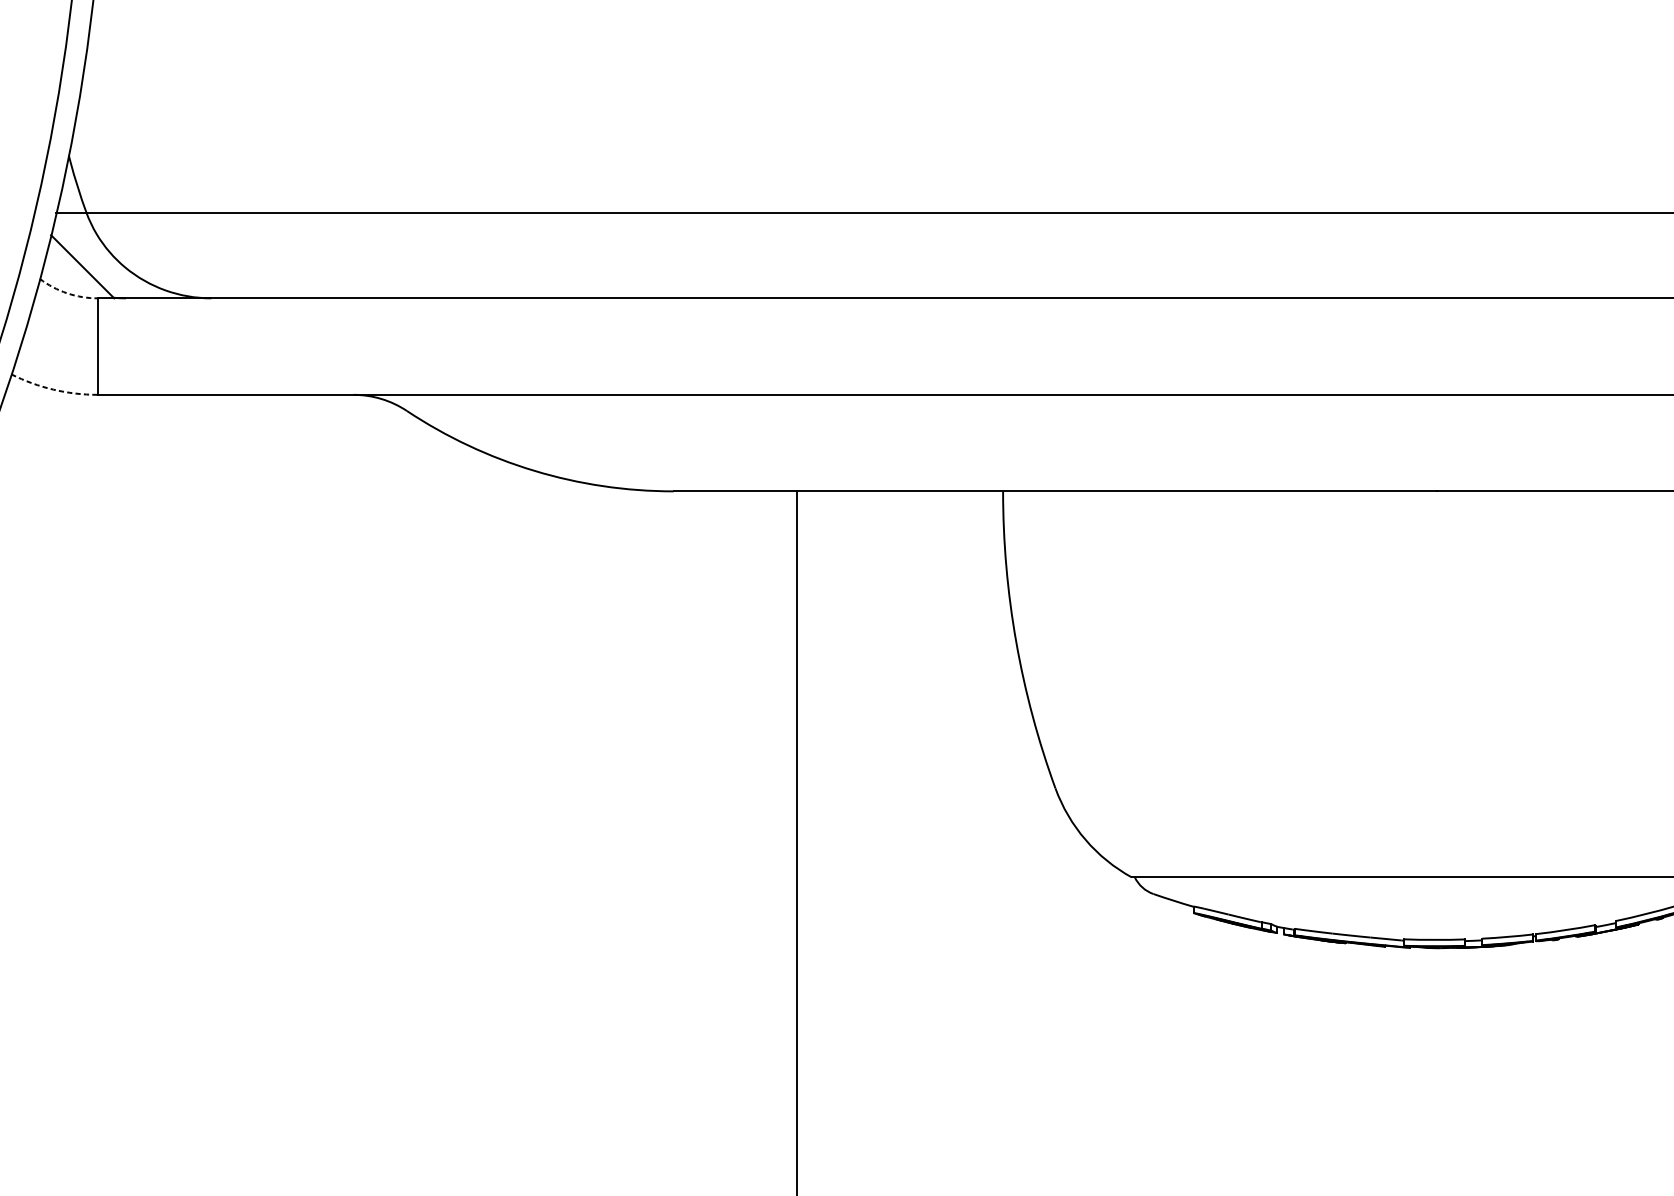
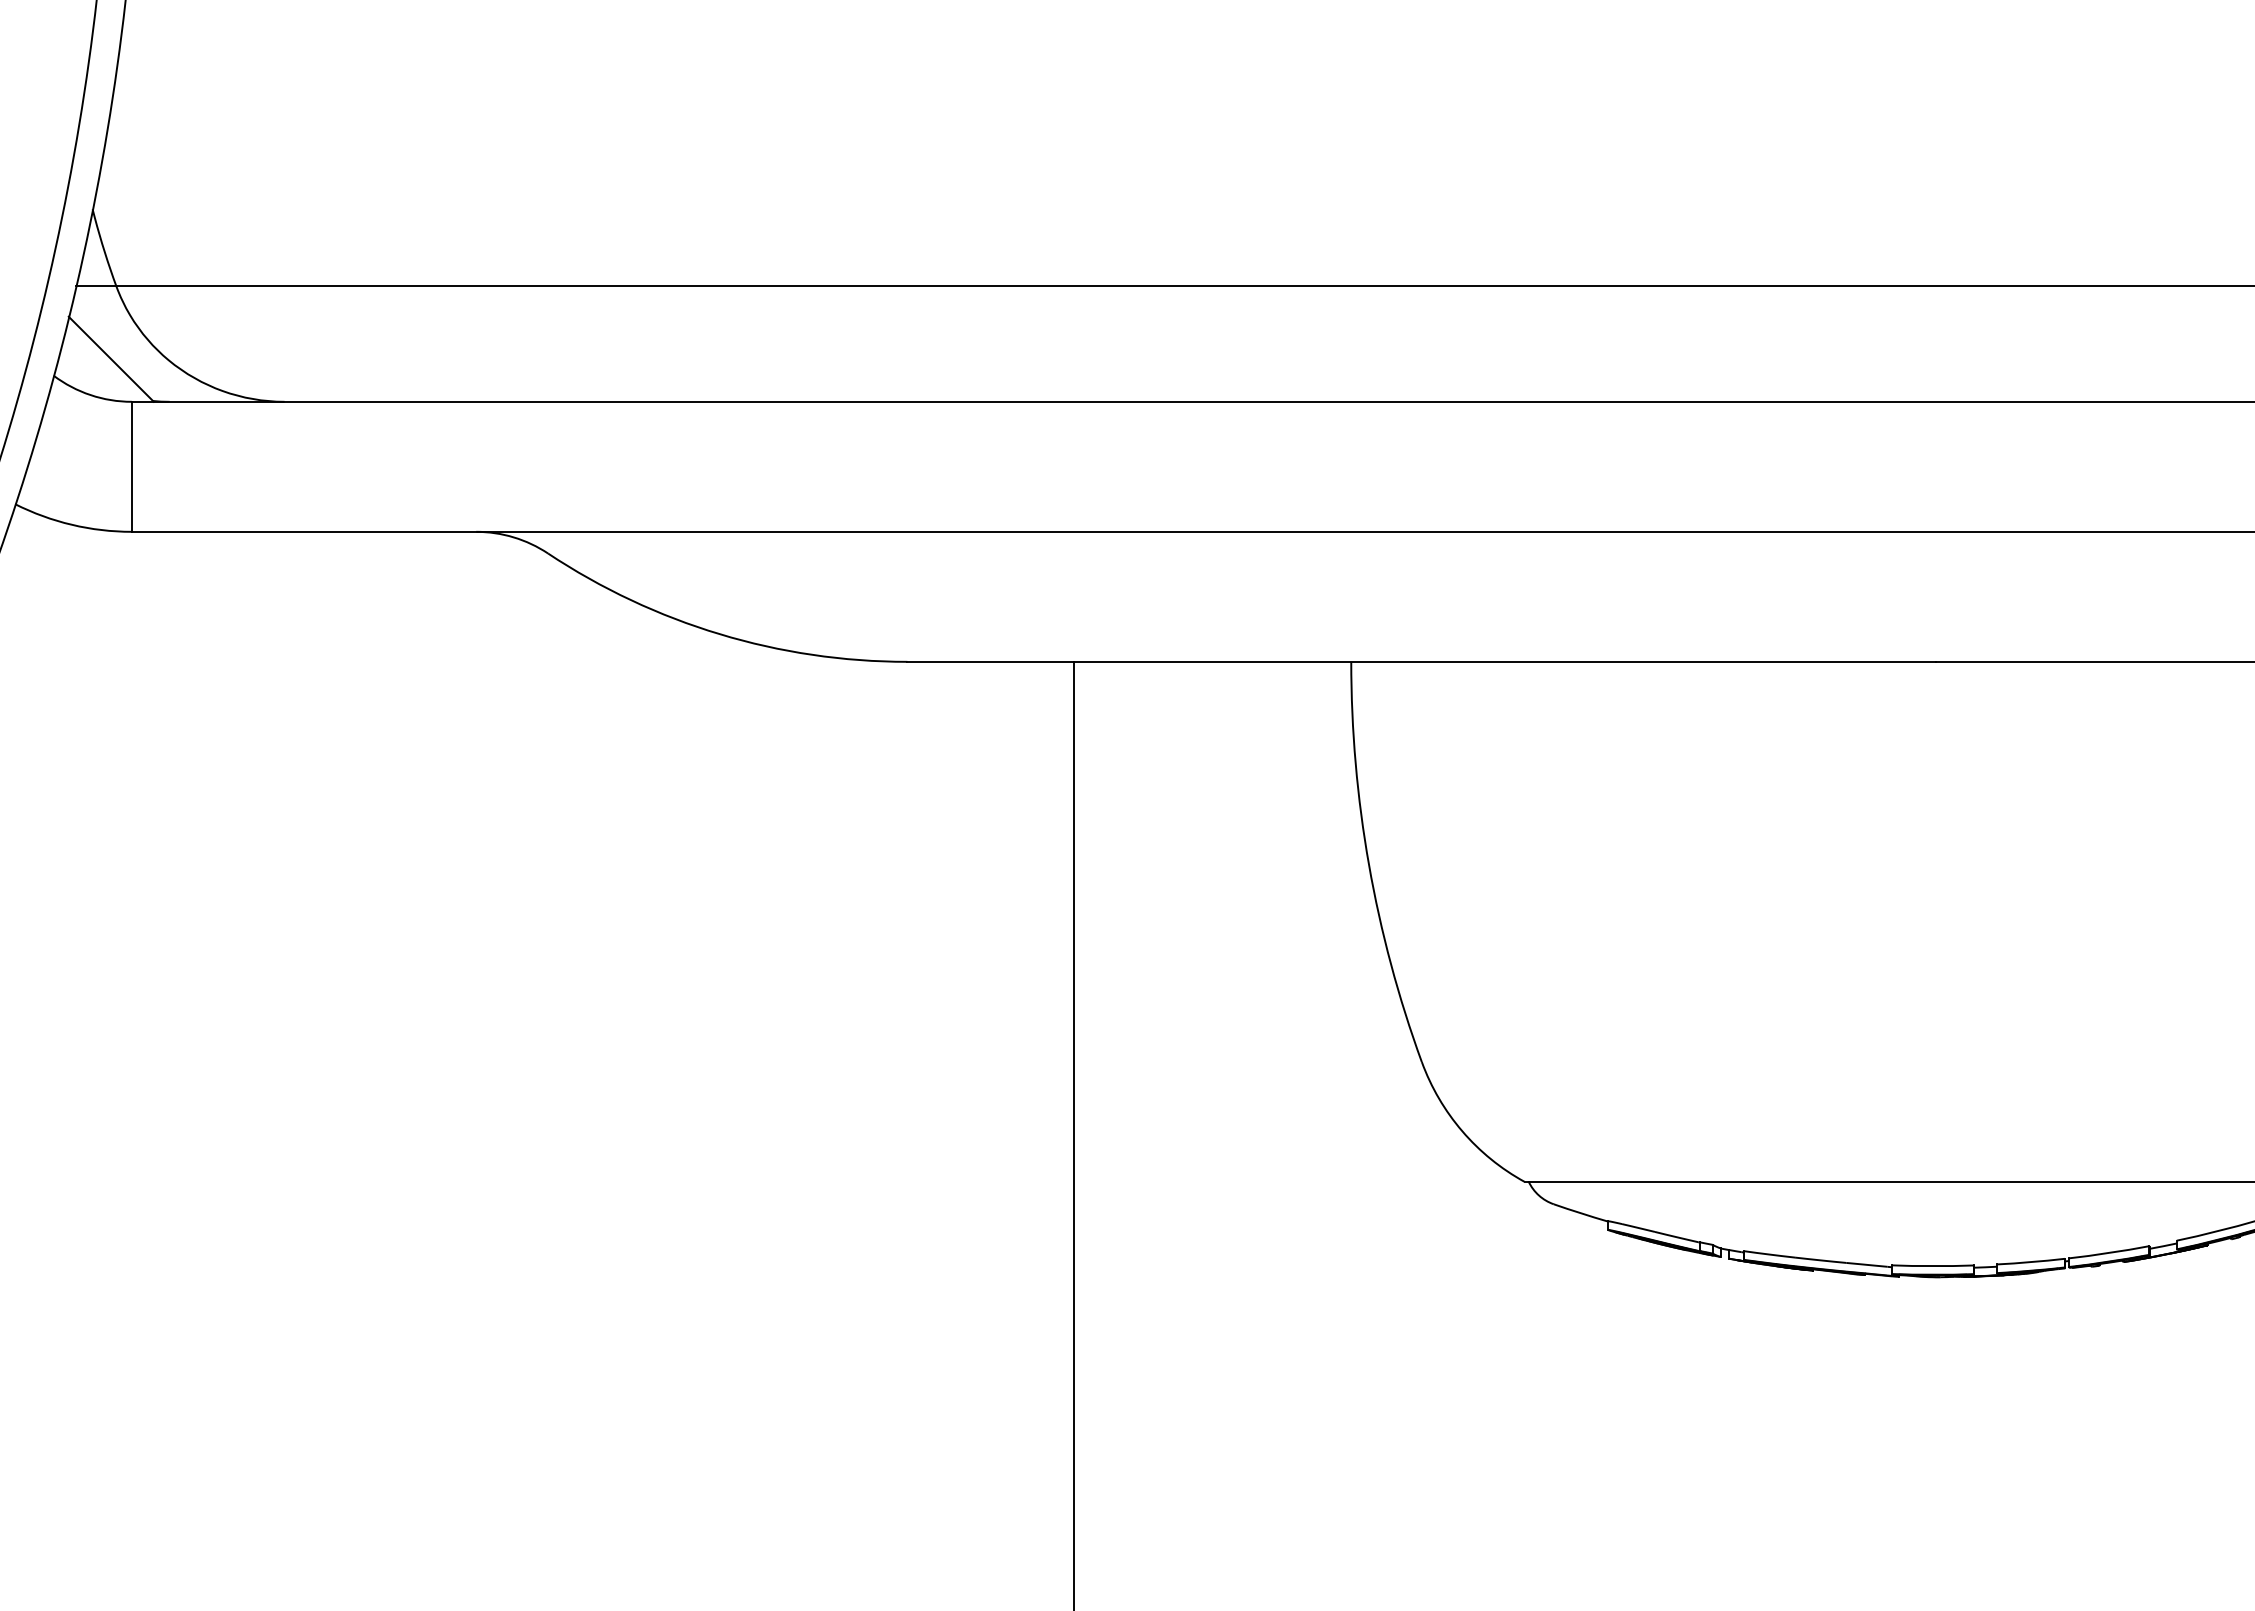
arc: (67, 293) -> (90, 395), dashed -> solid
arc: (53, 389) -> (71, 524), dashed -> solid

